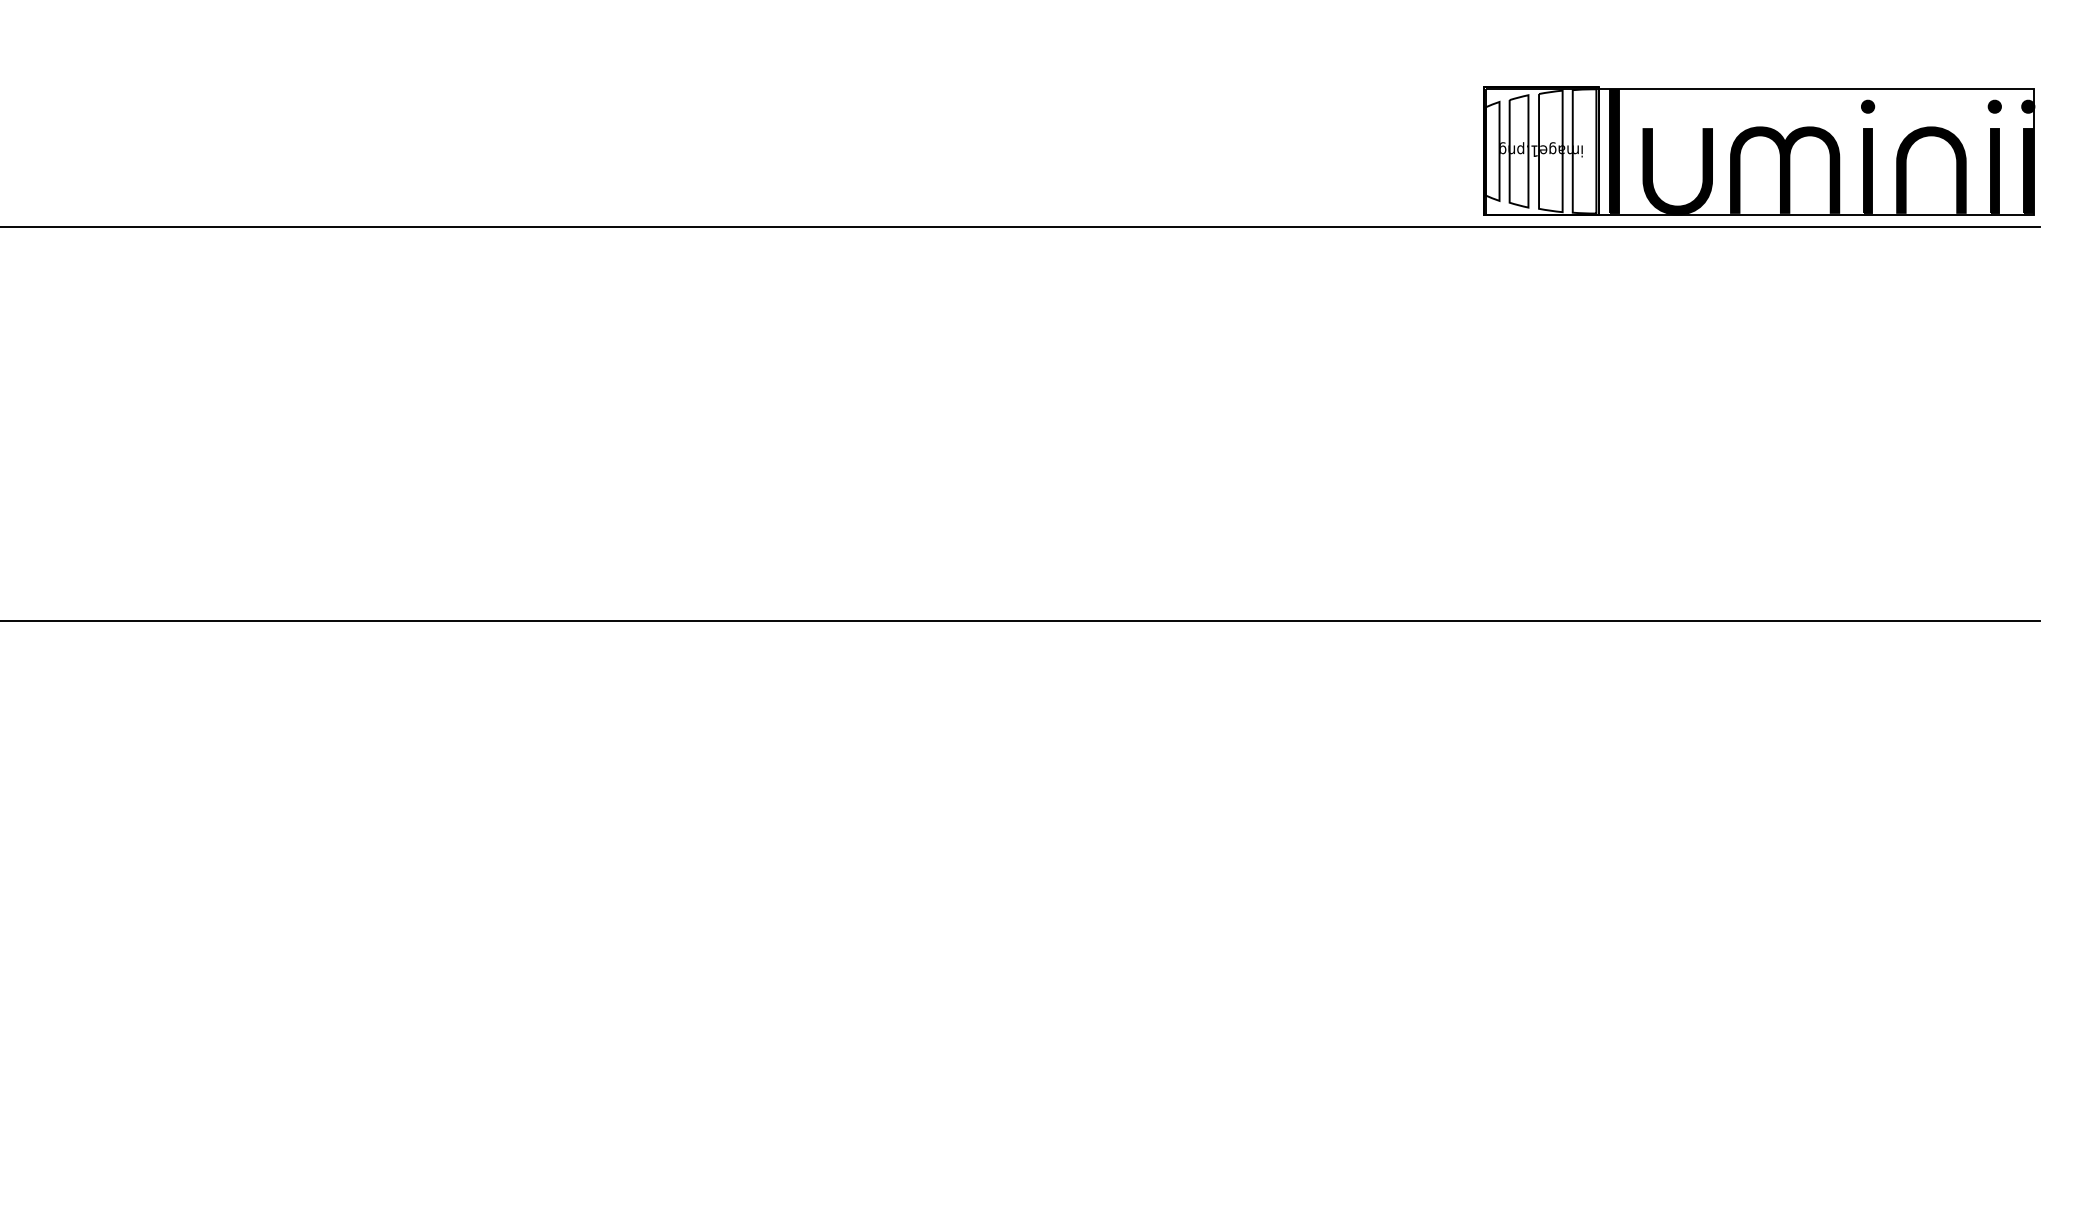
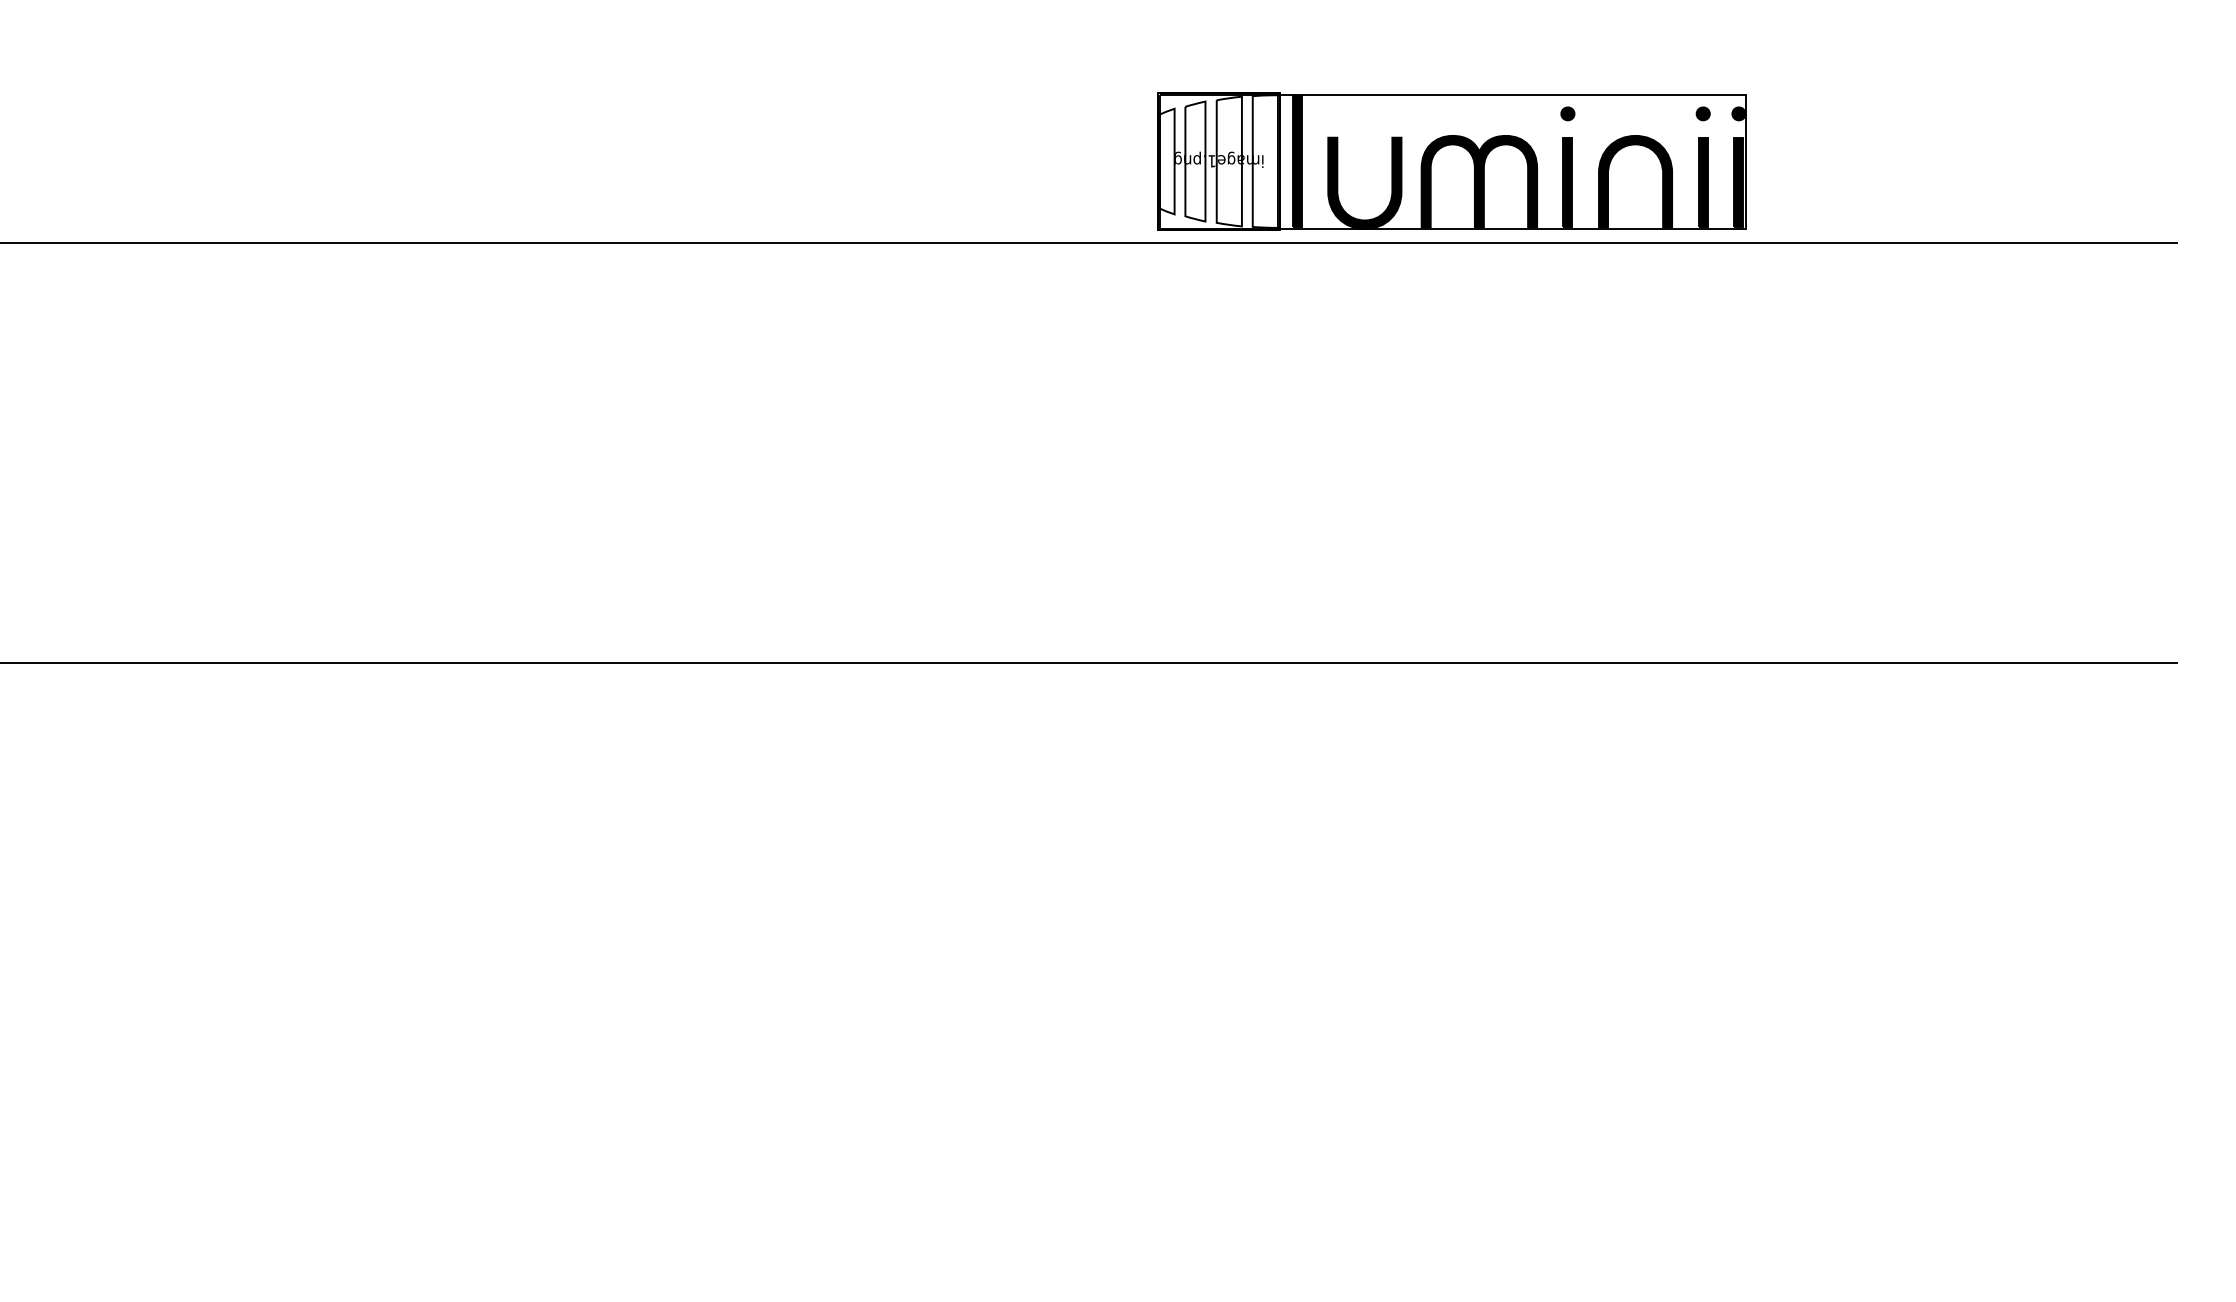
part: (1759, 150) -> (1452, 160), moved

